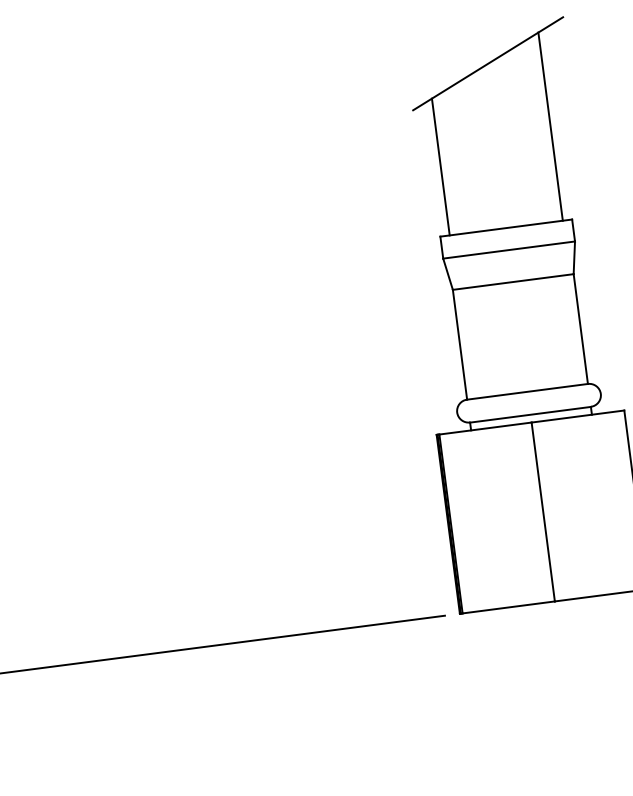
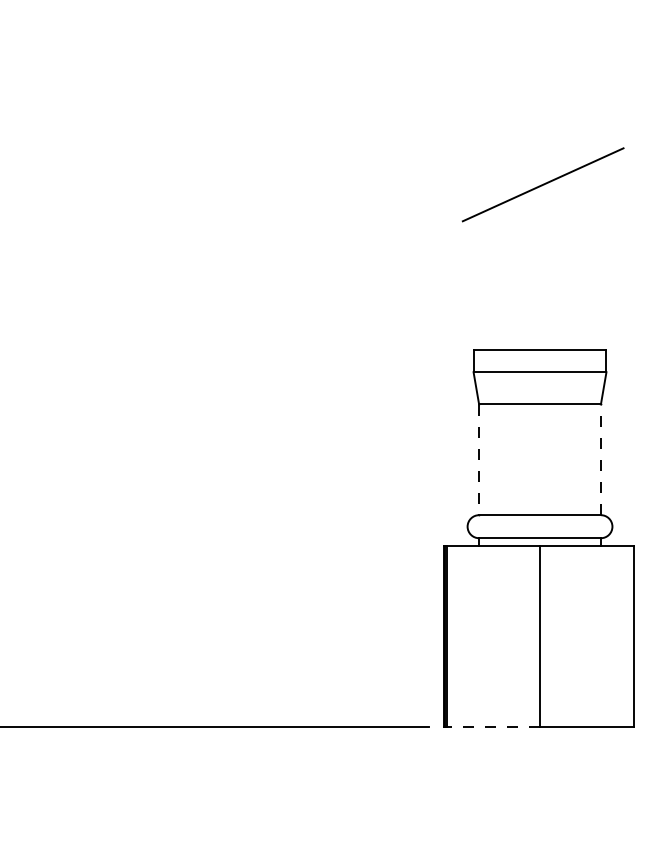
line: (551, 126) -> (597, 255), removed
line: (440, 167) -> (482, 281), removed
line: (580, 328) -> (600, 459), solid -> dashed
line: (460, 345) -> (479, 460), solid -> dashed
line: (508, 607) -> (493, 726), solid -> dashed

